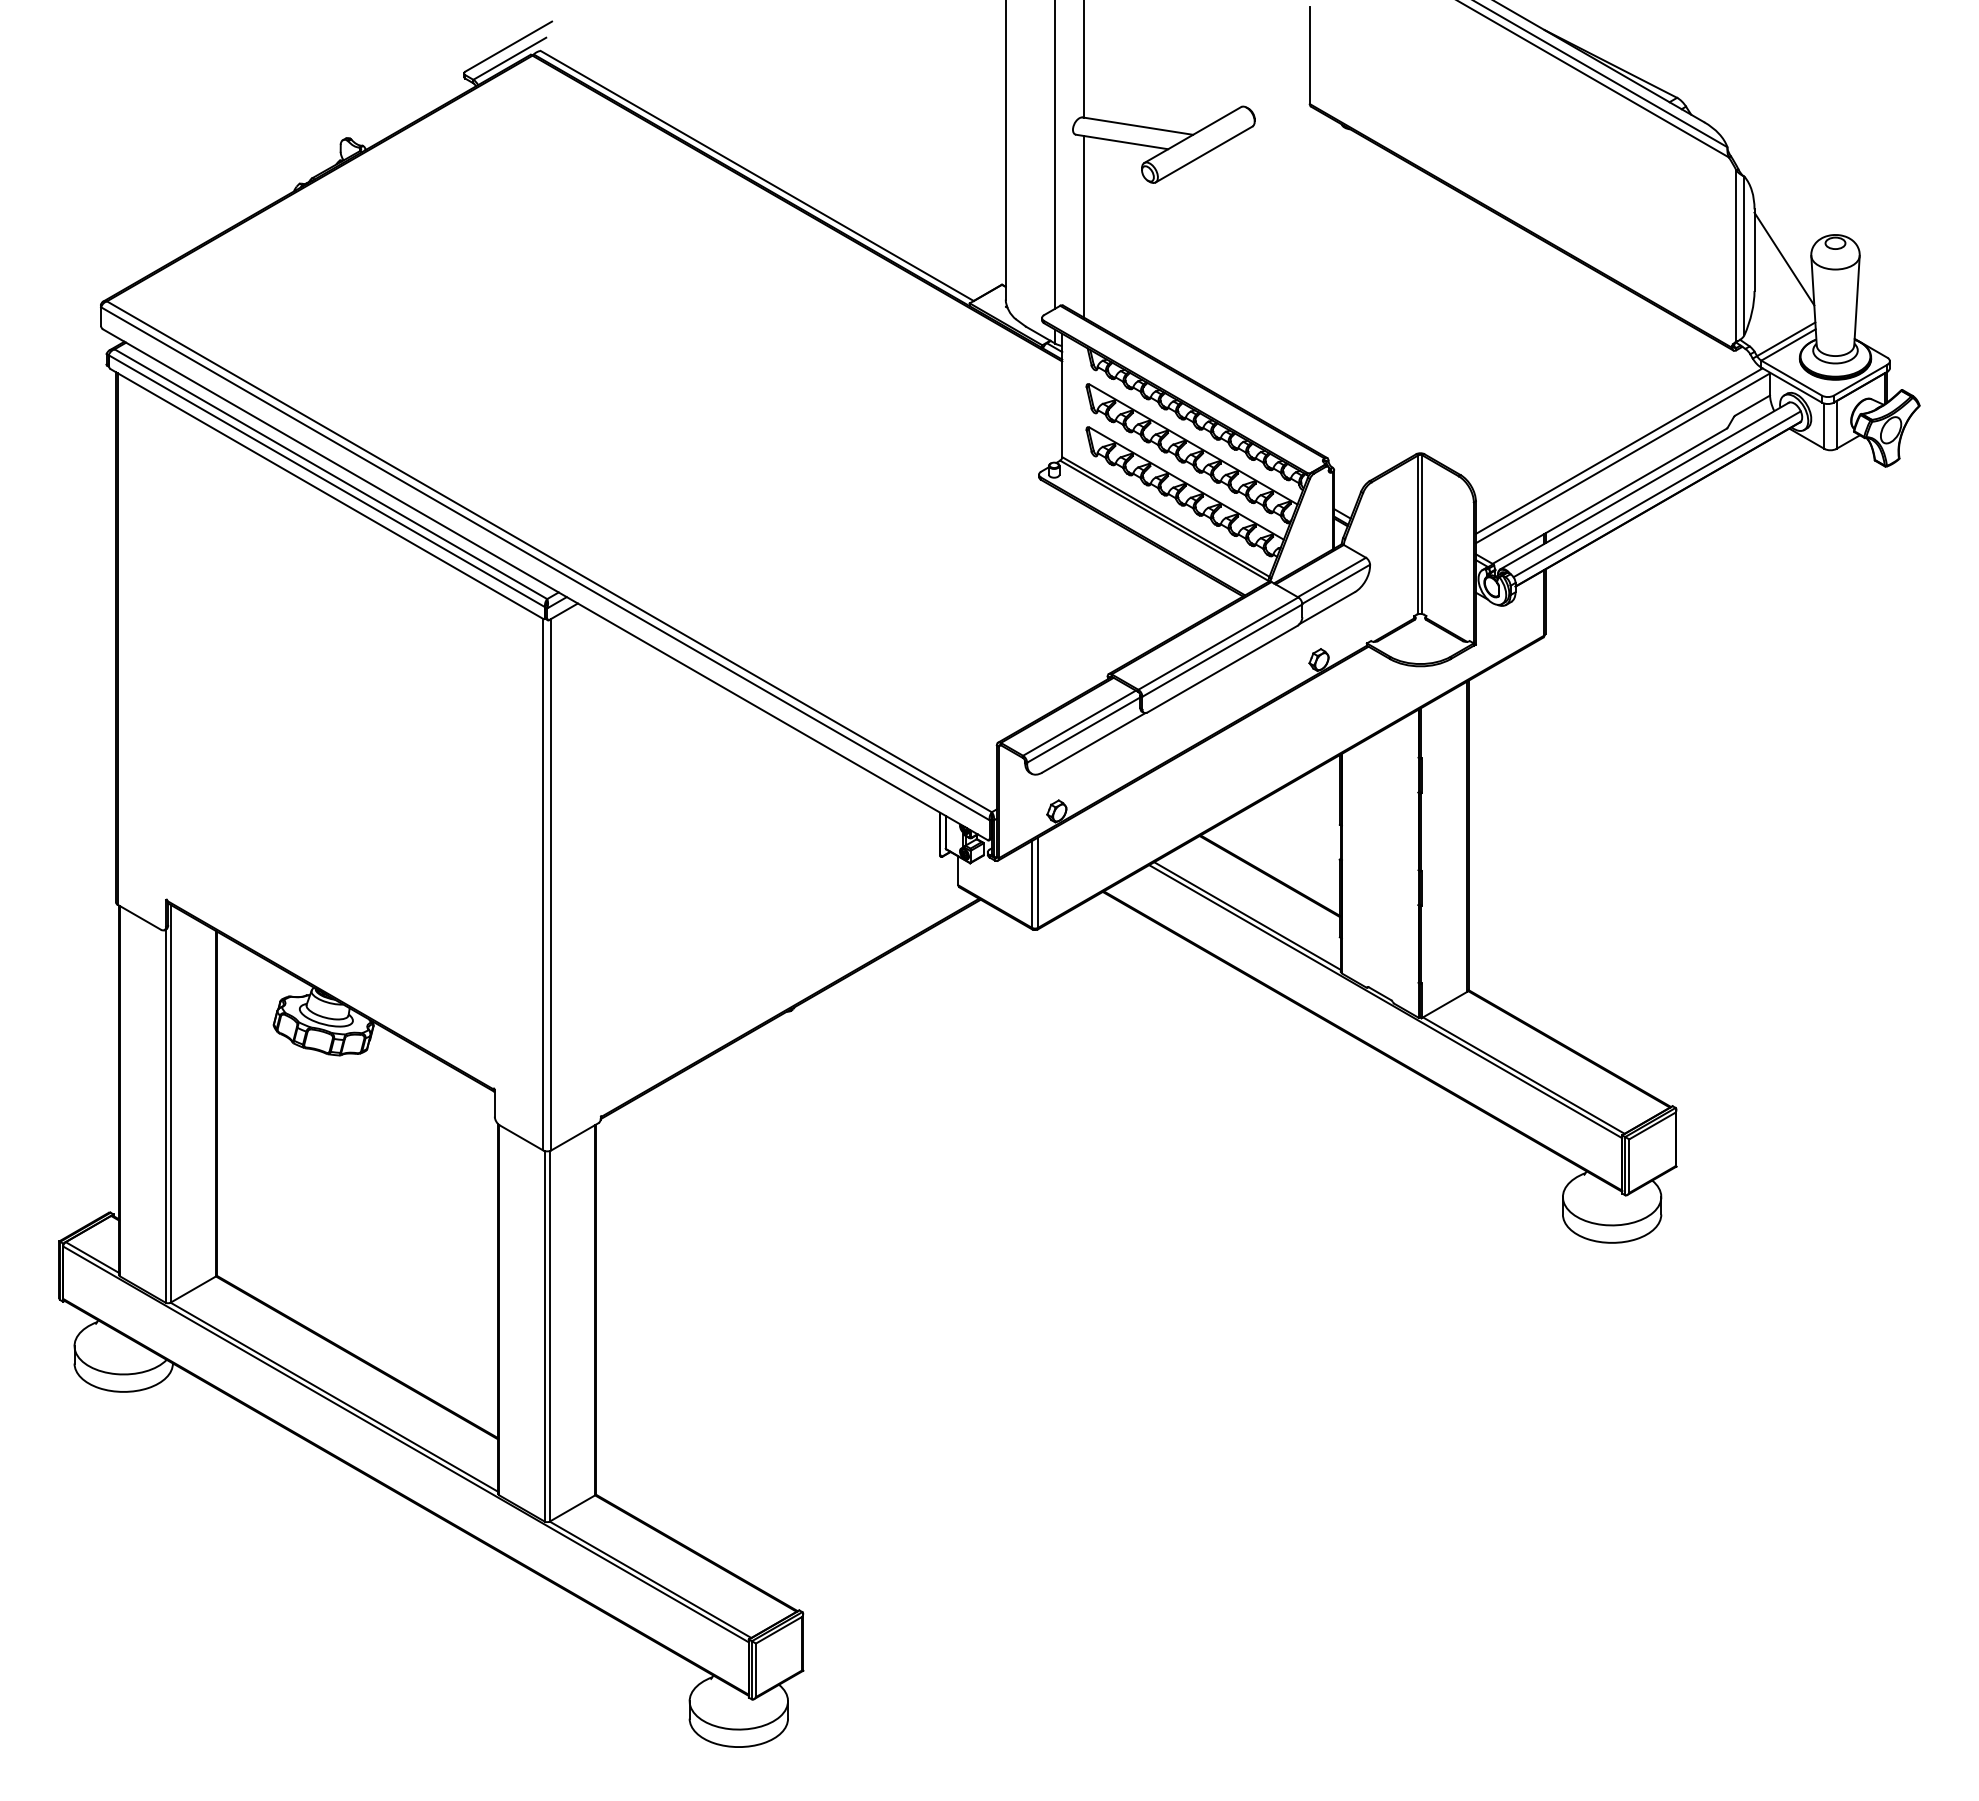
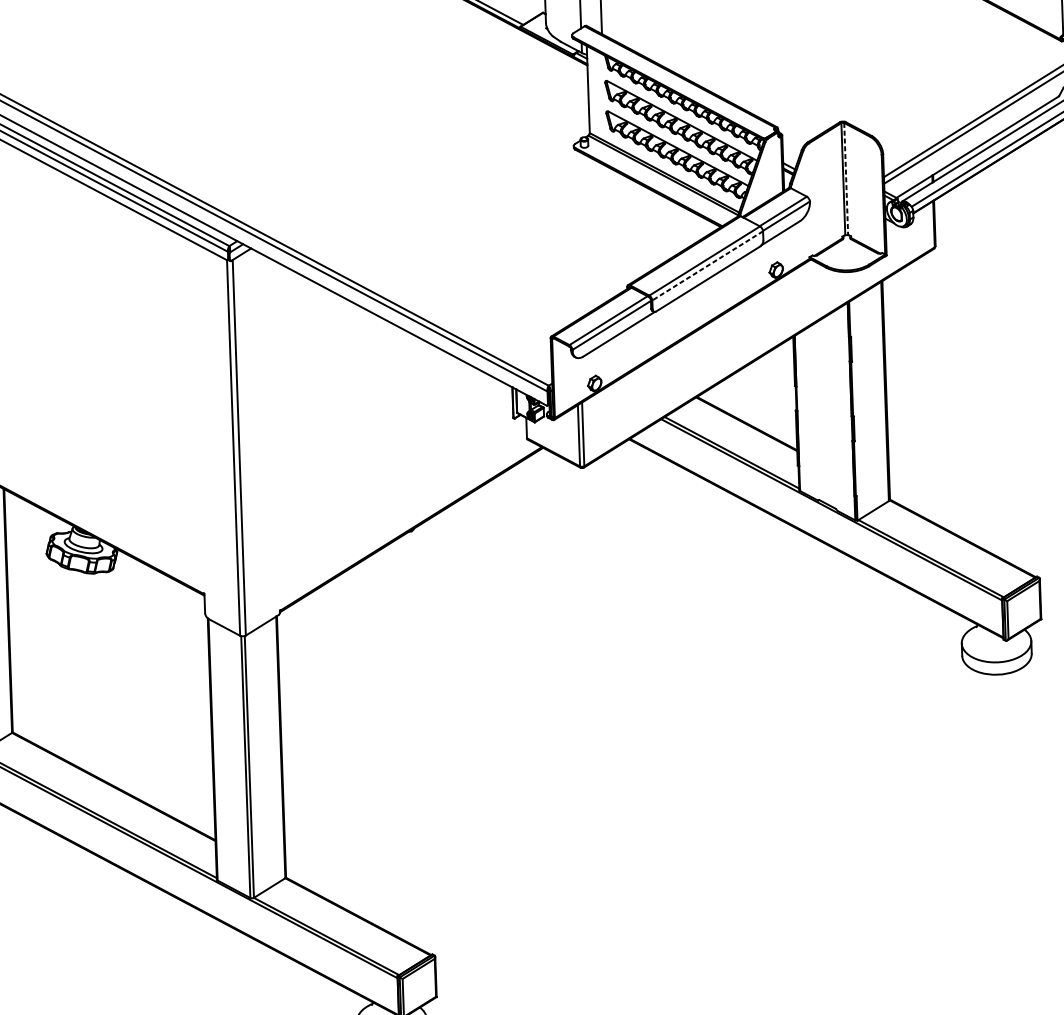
line: (1422, 535) -> (846, 179), solid -> dashed
line: (1221, 650) -> (707, 265), solid -> dashed

